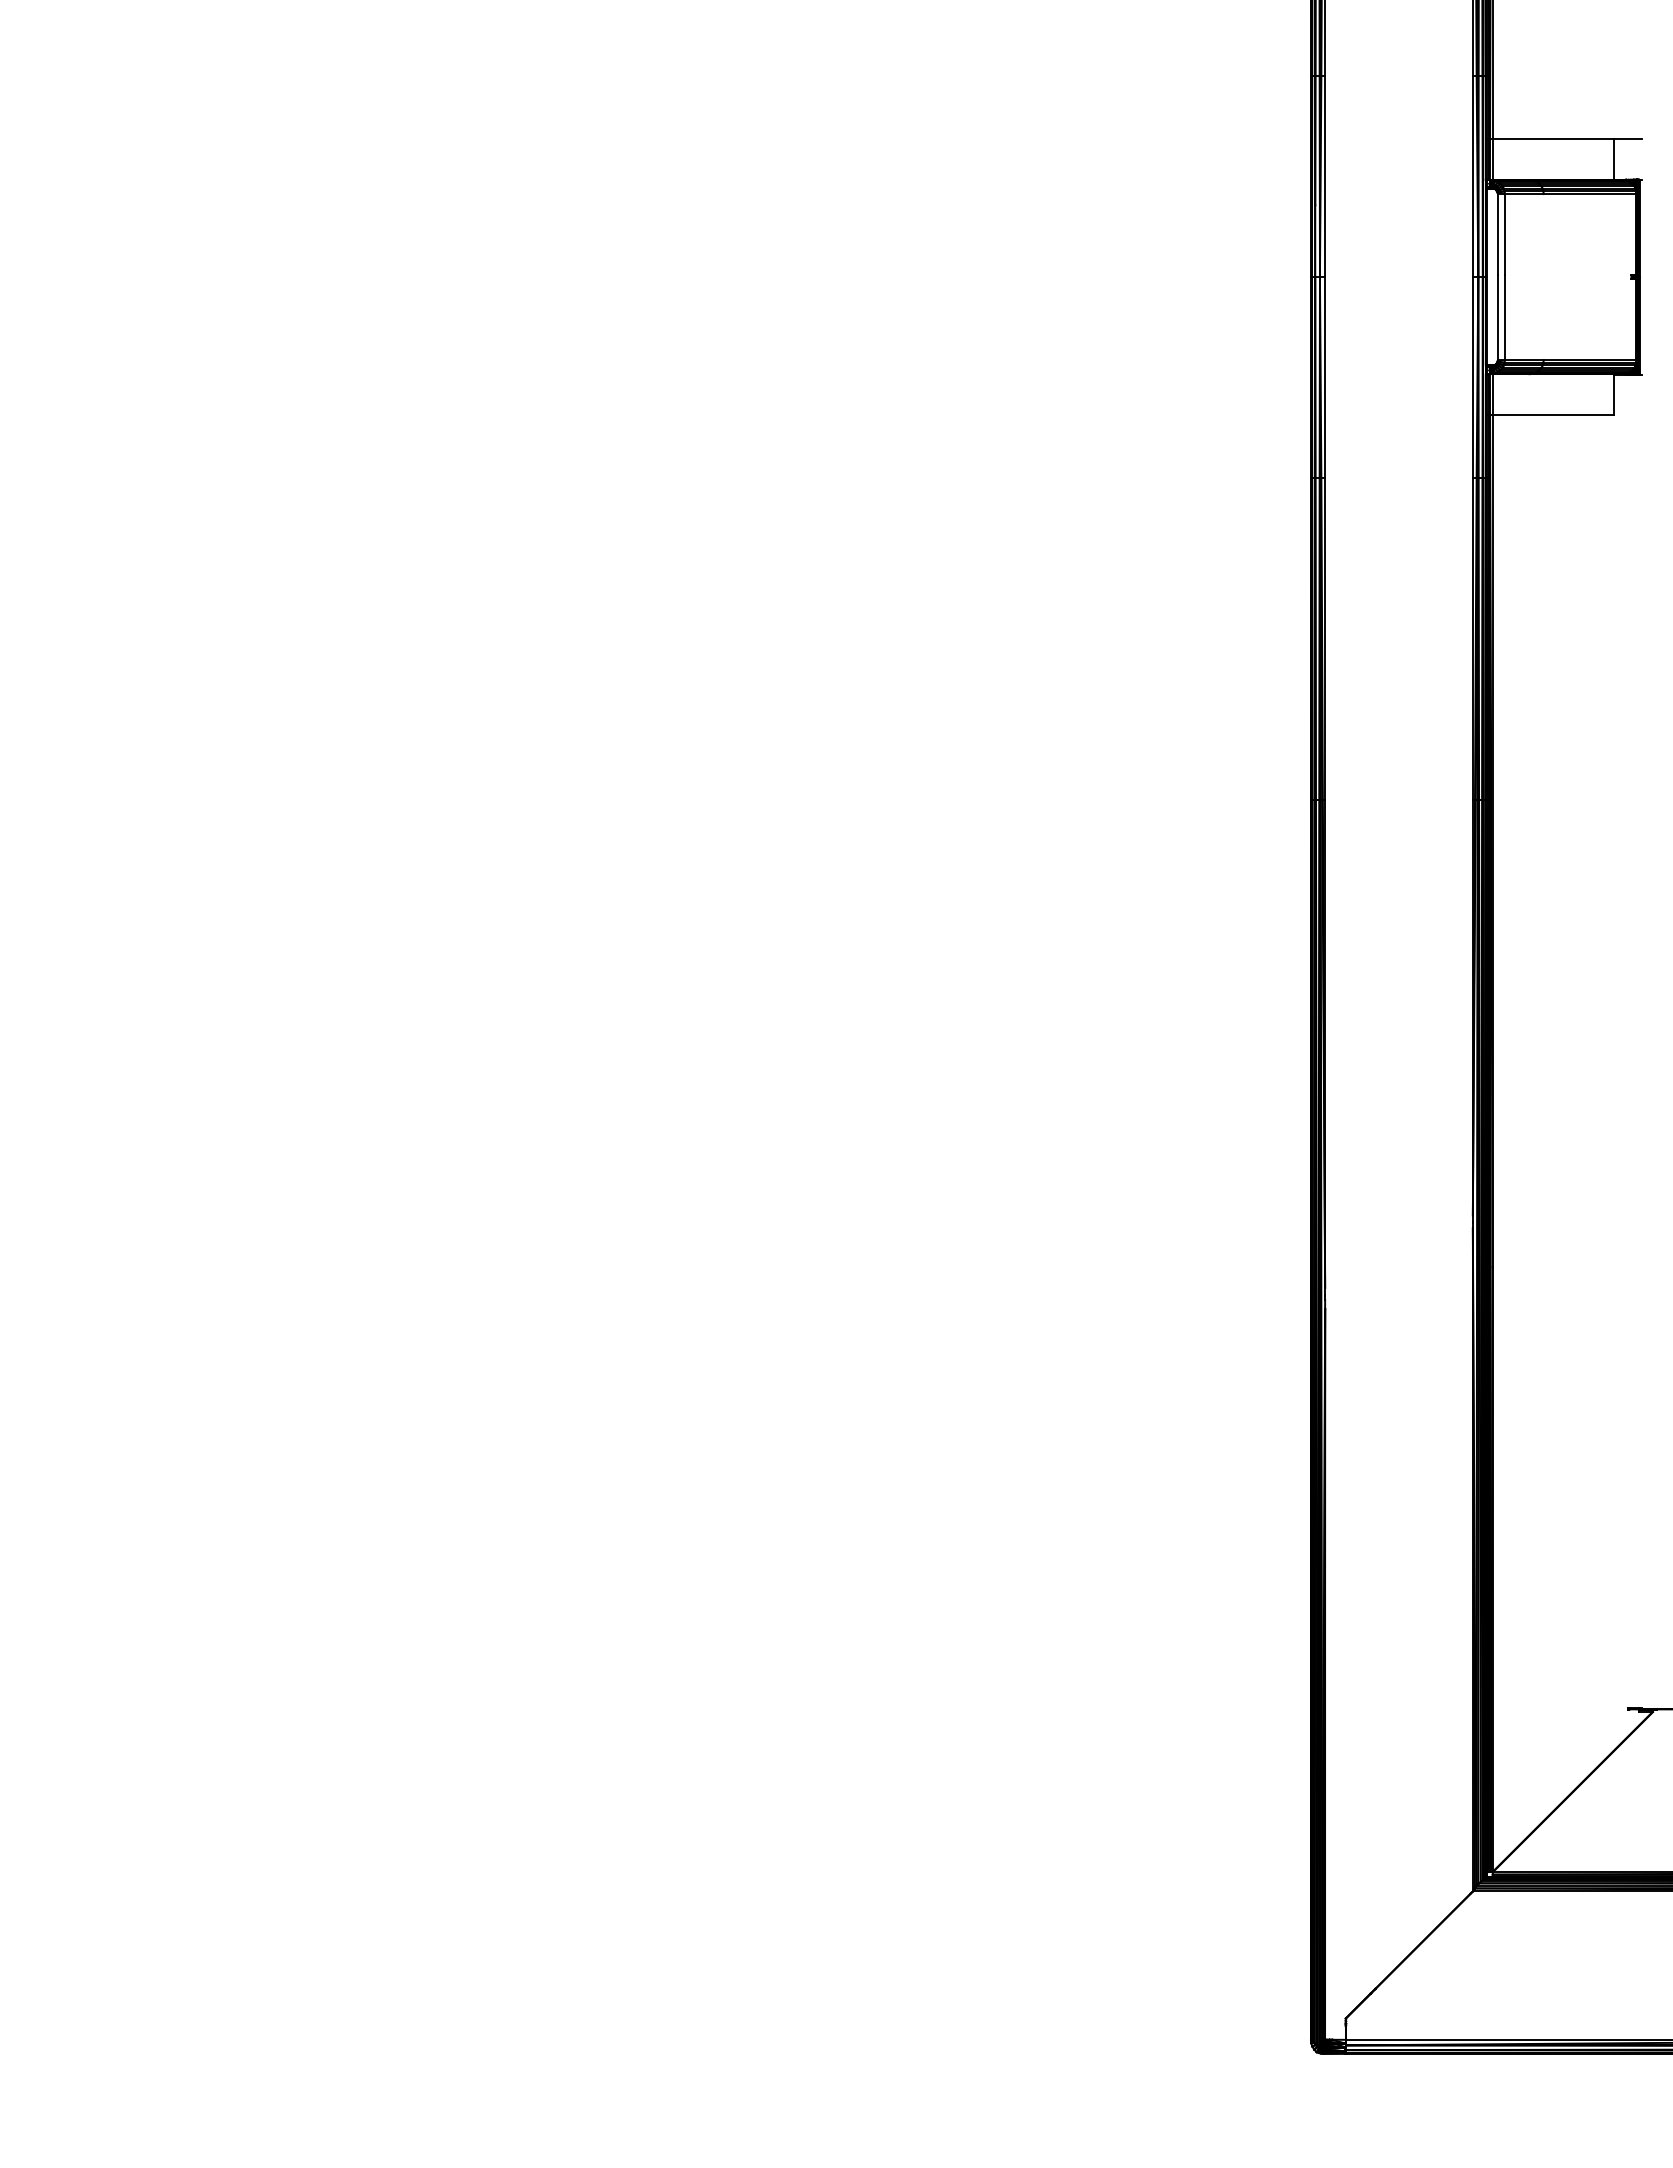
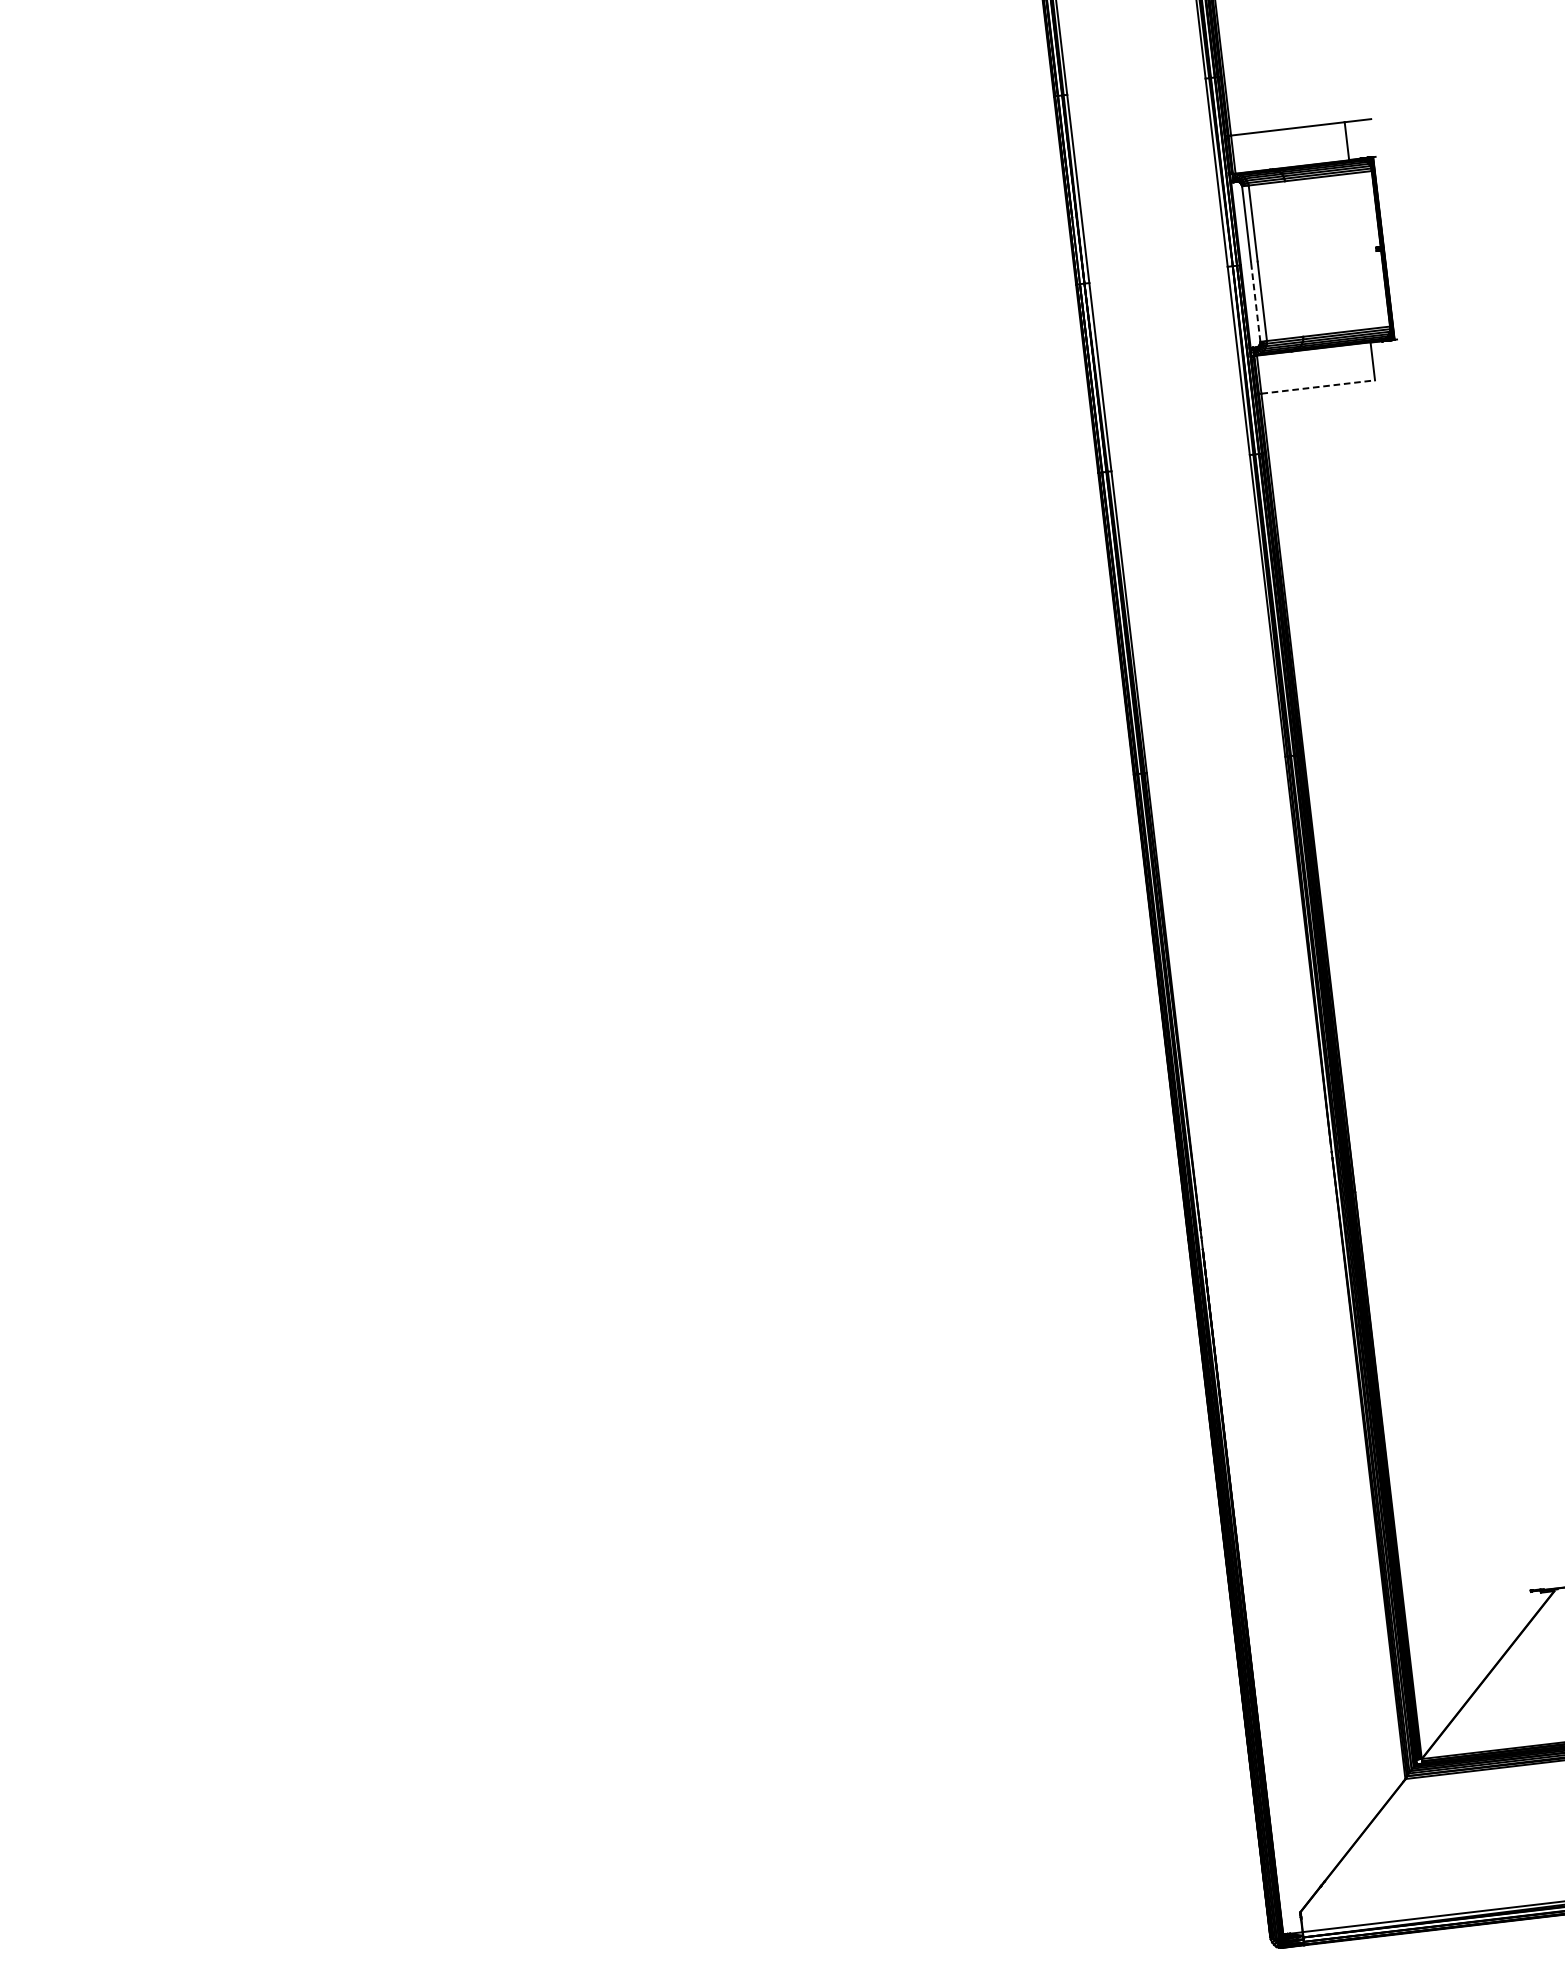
line: (1497, 317) -> (1255, 301), solid -> dashed
line: (1553, 414) -> (1318, 386), solid -> dashed

